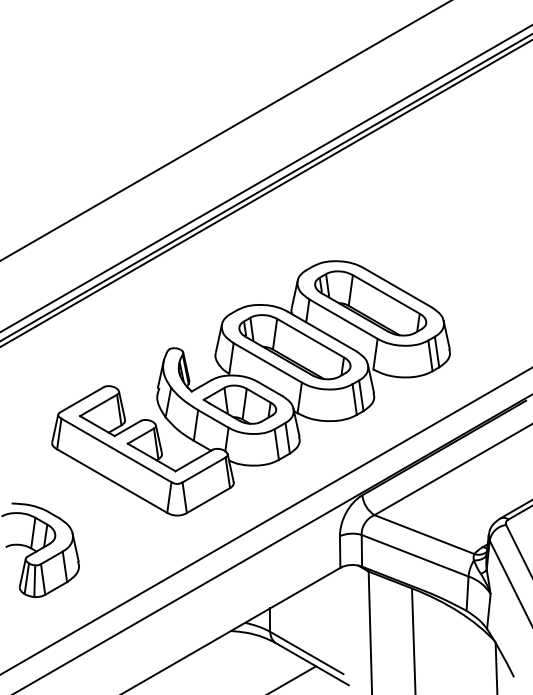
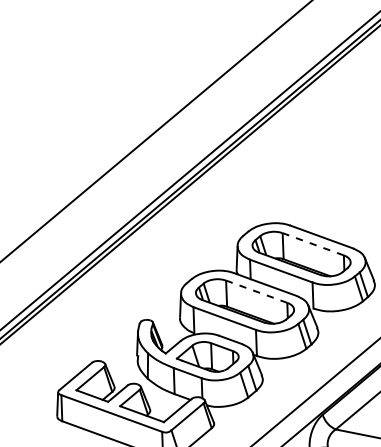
line: (386, 294) -> (313, 244), solid -> dashed
line: (310, 338) -> (256, 292), solid -> dashed

